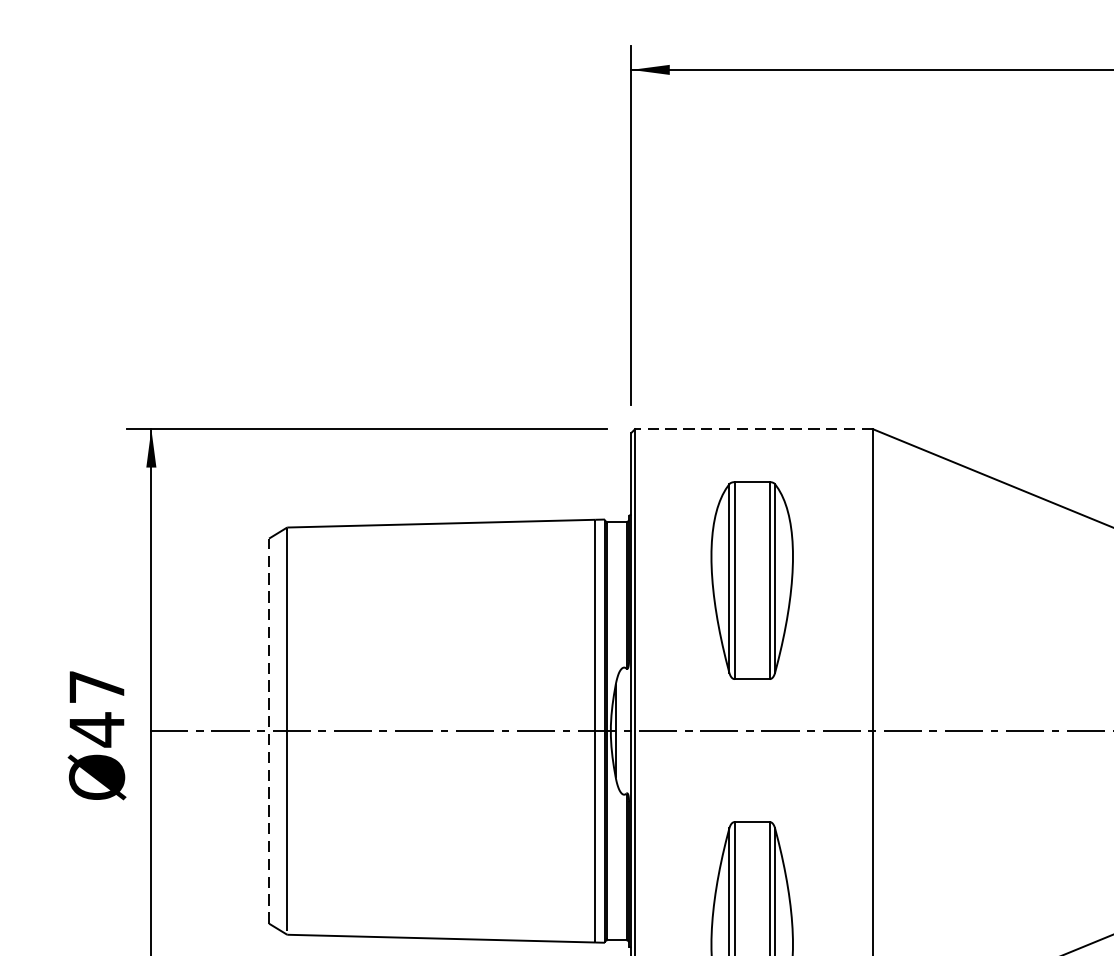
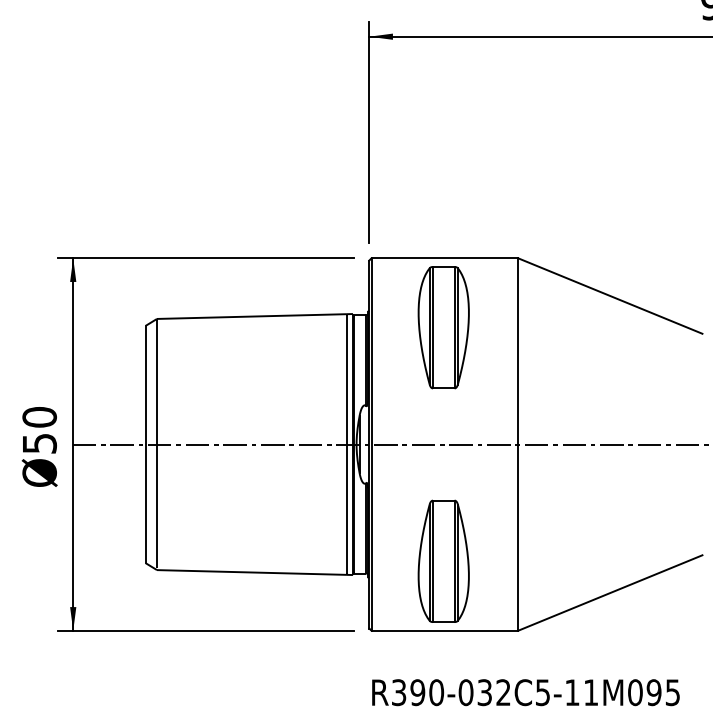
line: (753, 429) -> (444, 258), dashed -> solid
part: (751, 580) -> (443, 327), moved
text: (96, 708) -> (39, 430), Ø47 -> Ø50
line: (268, 731) -> (145, 444), dashed -> solid

